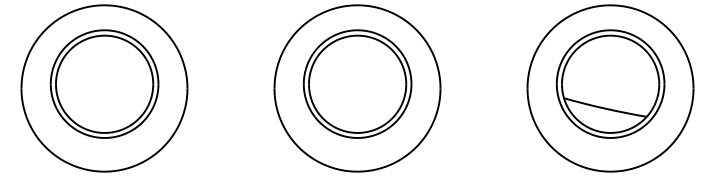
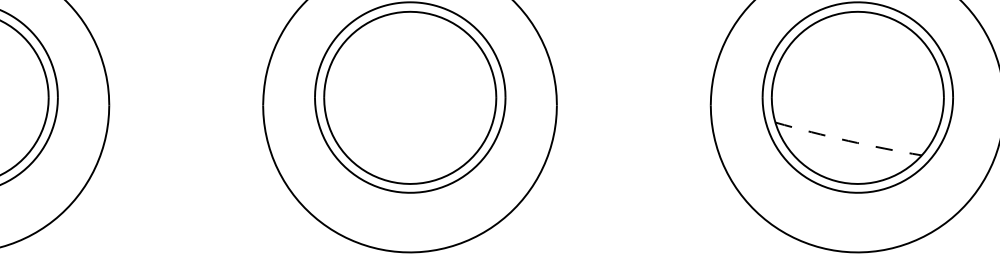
arc: (605, 108) -> (848, 140), solid -> dashed

